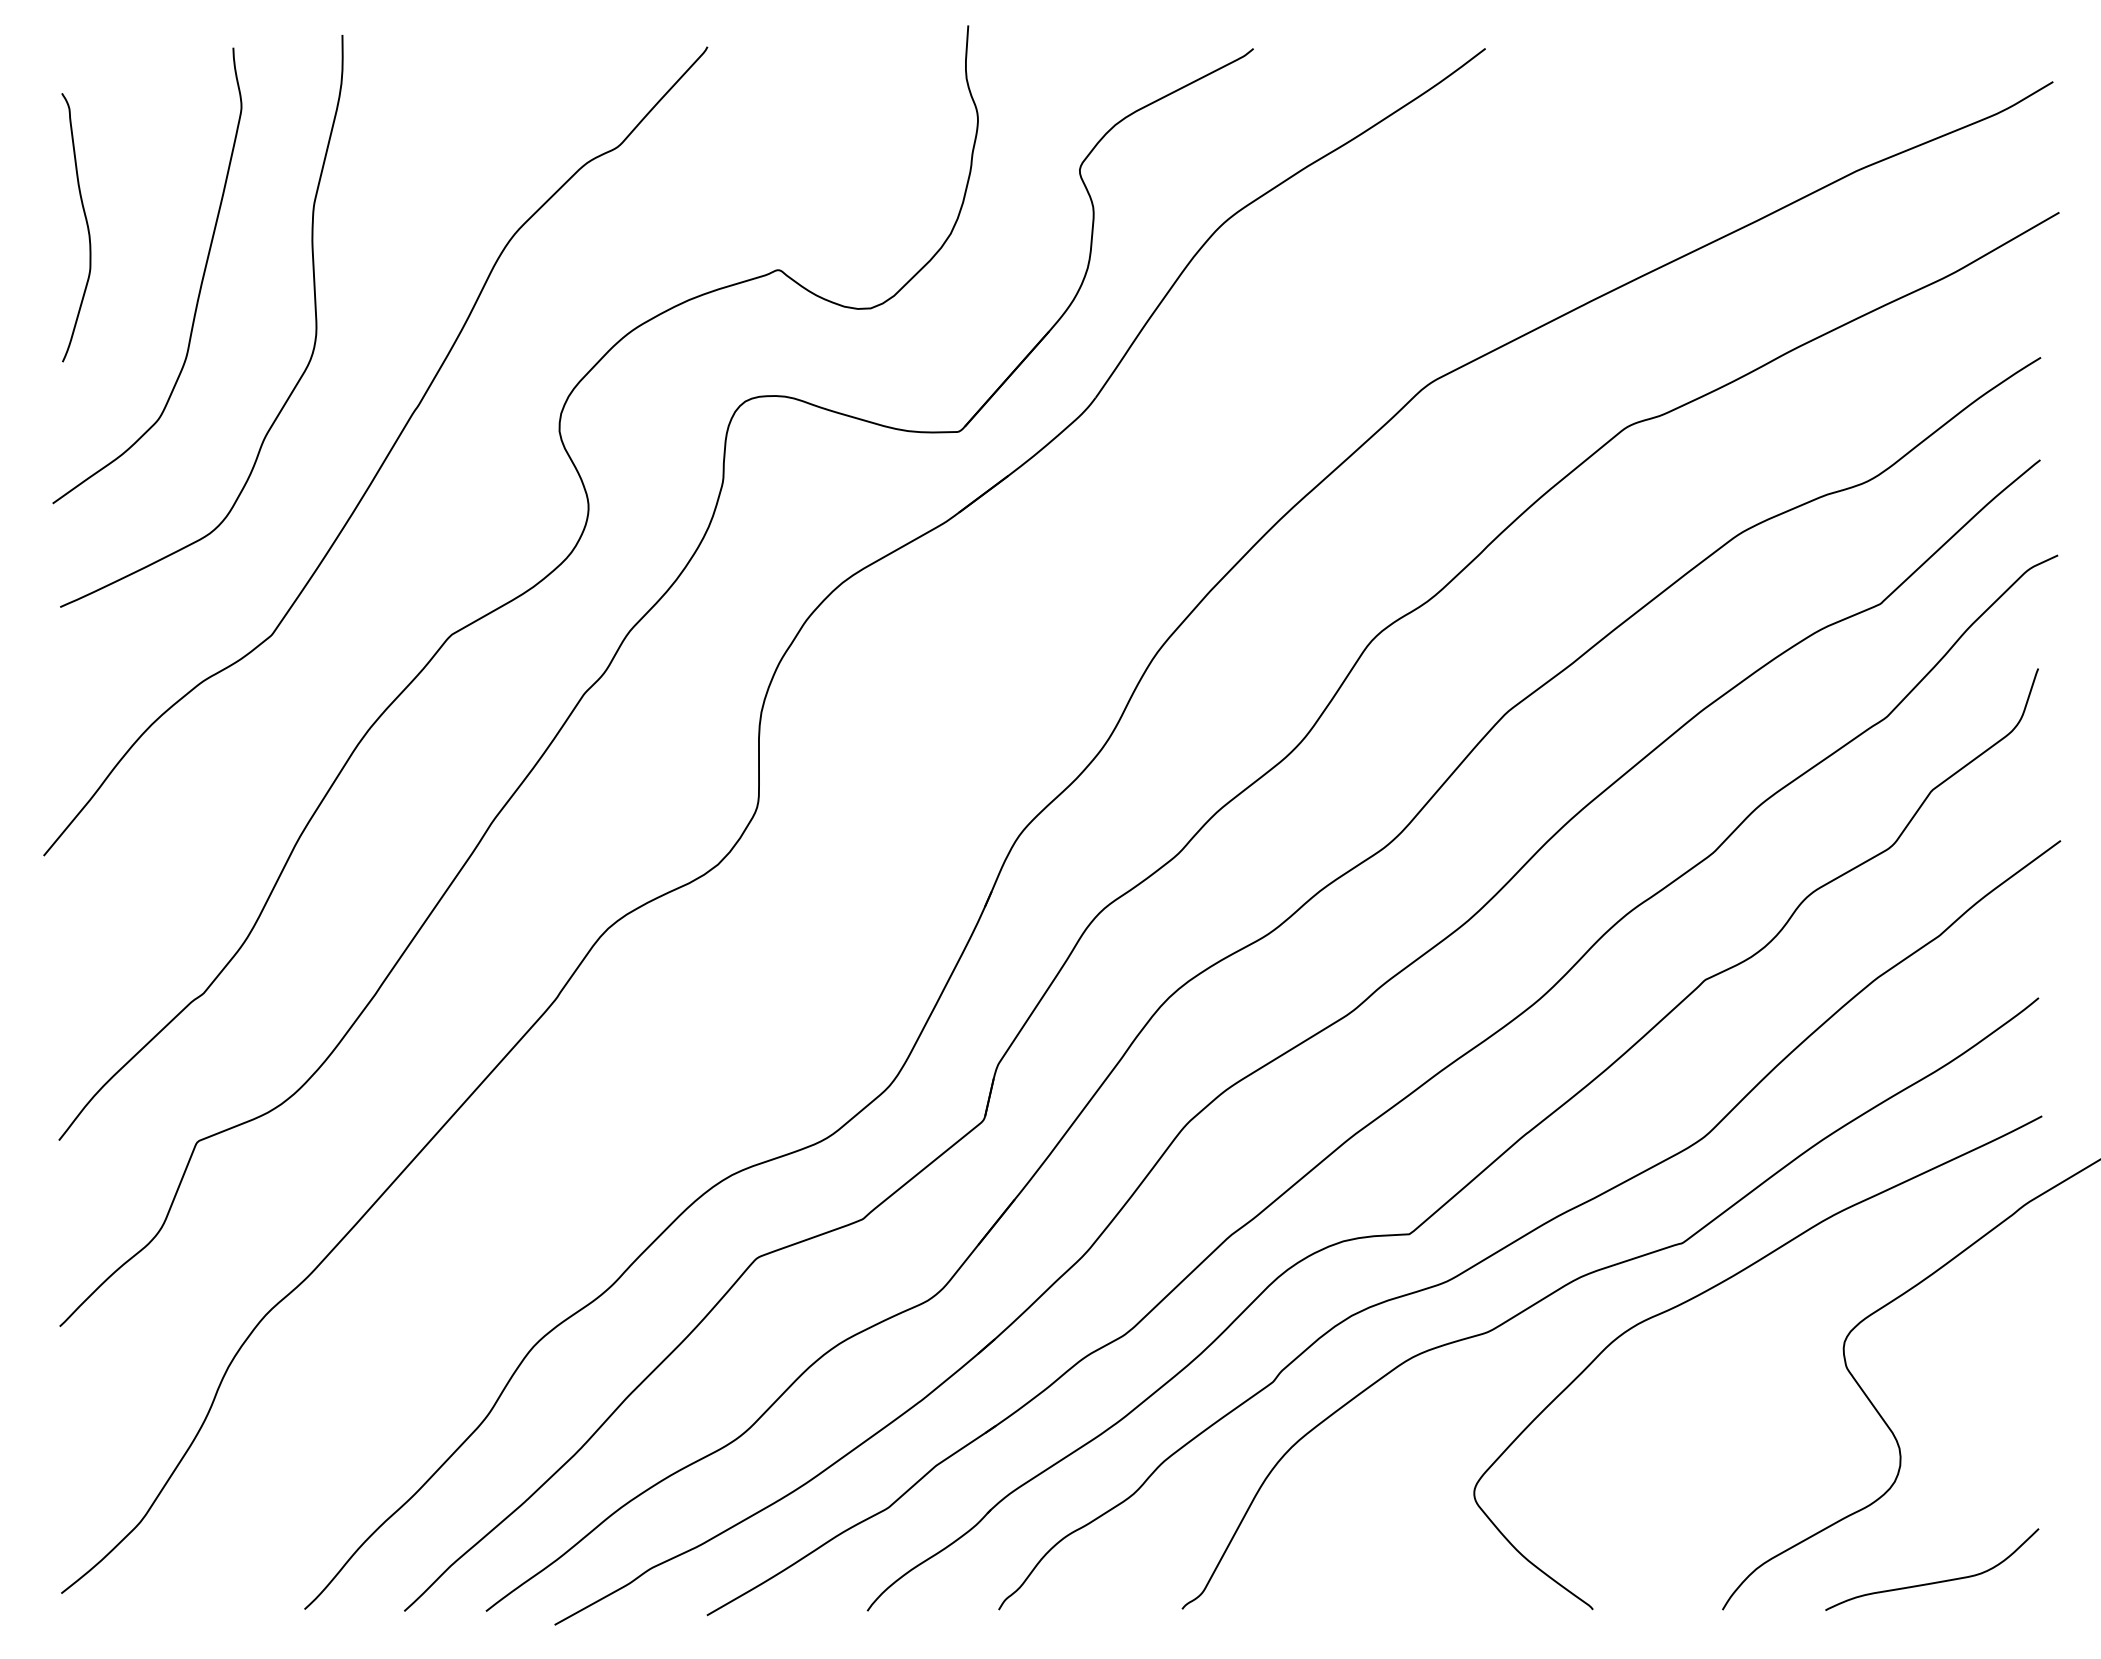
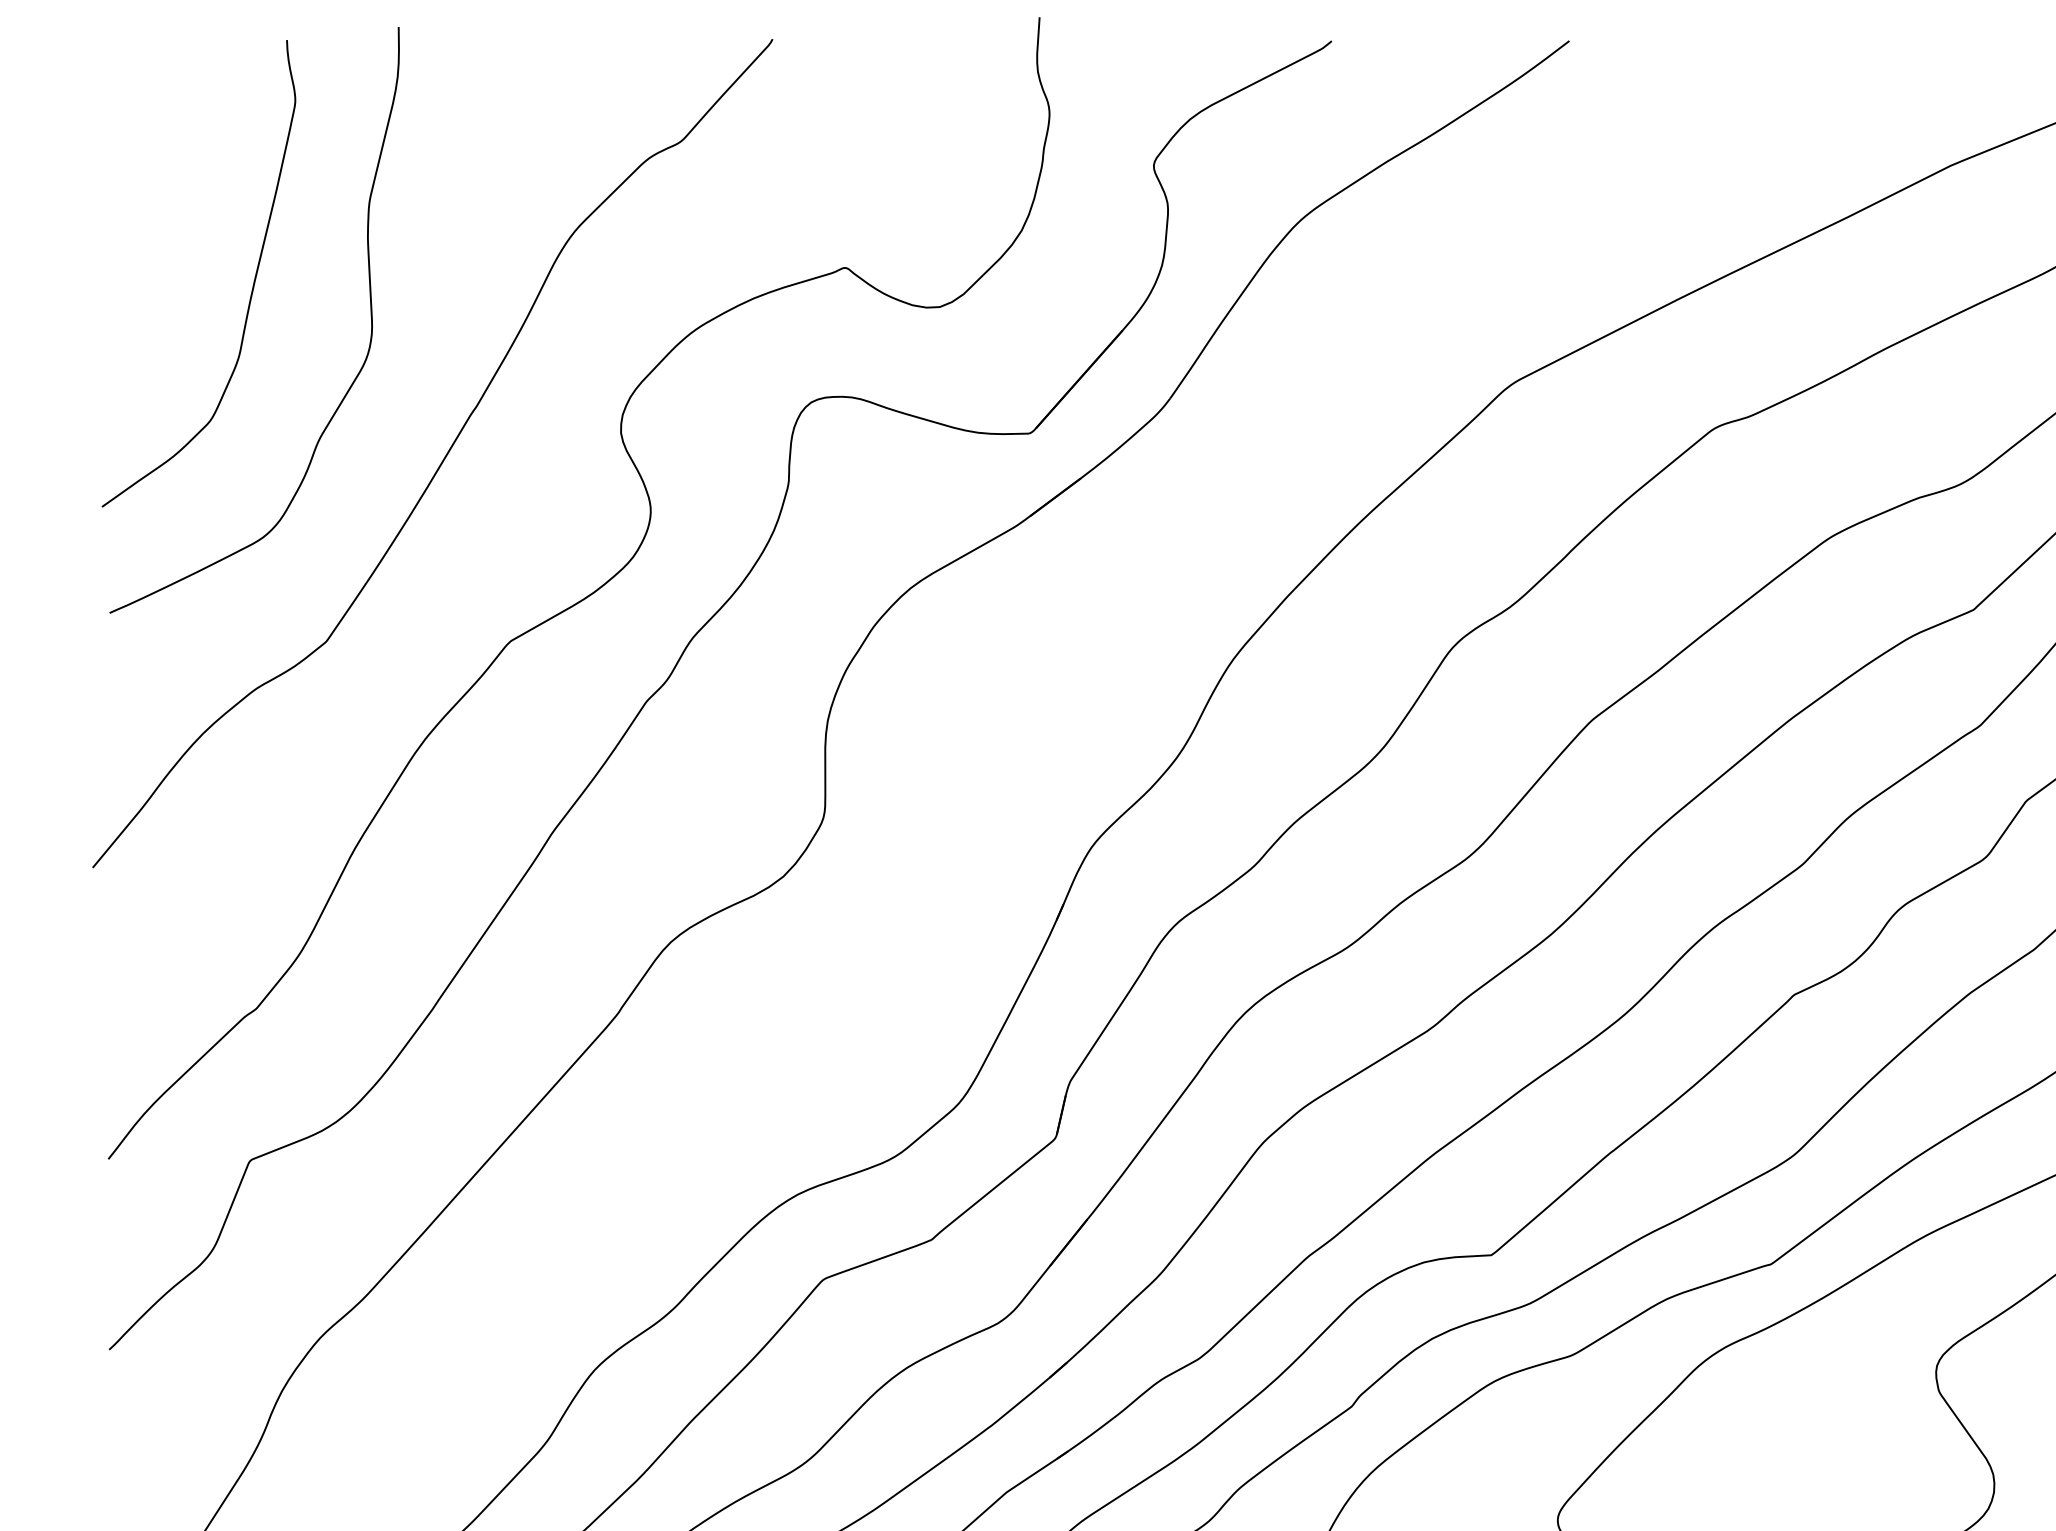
curve: (86, 225) -> (136, 222), removed

